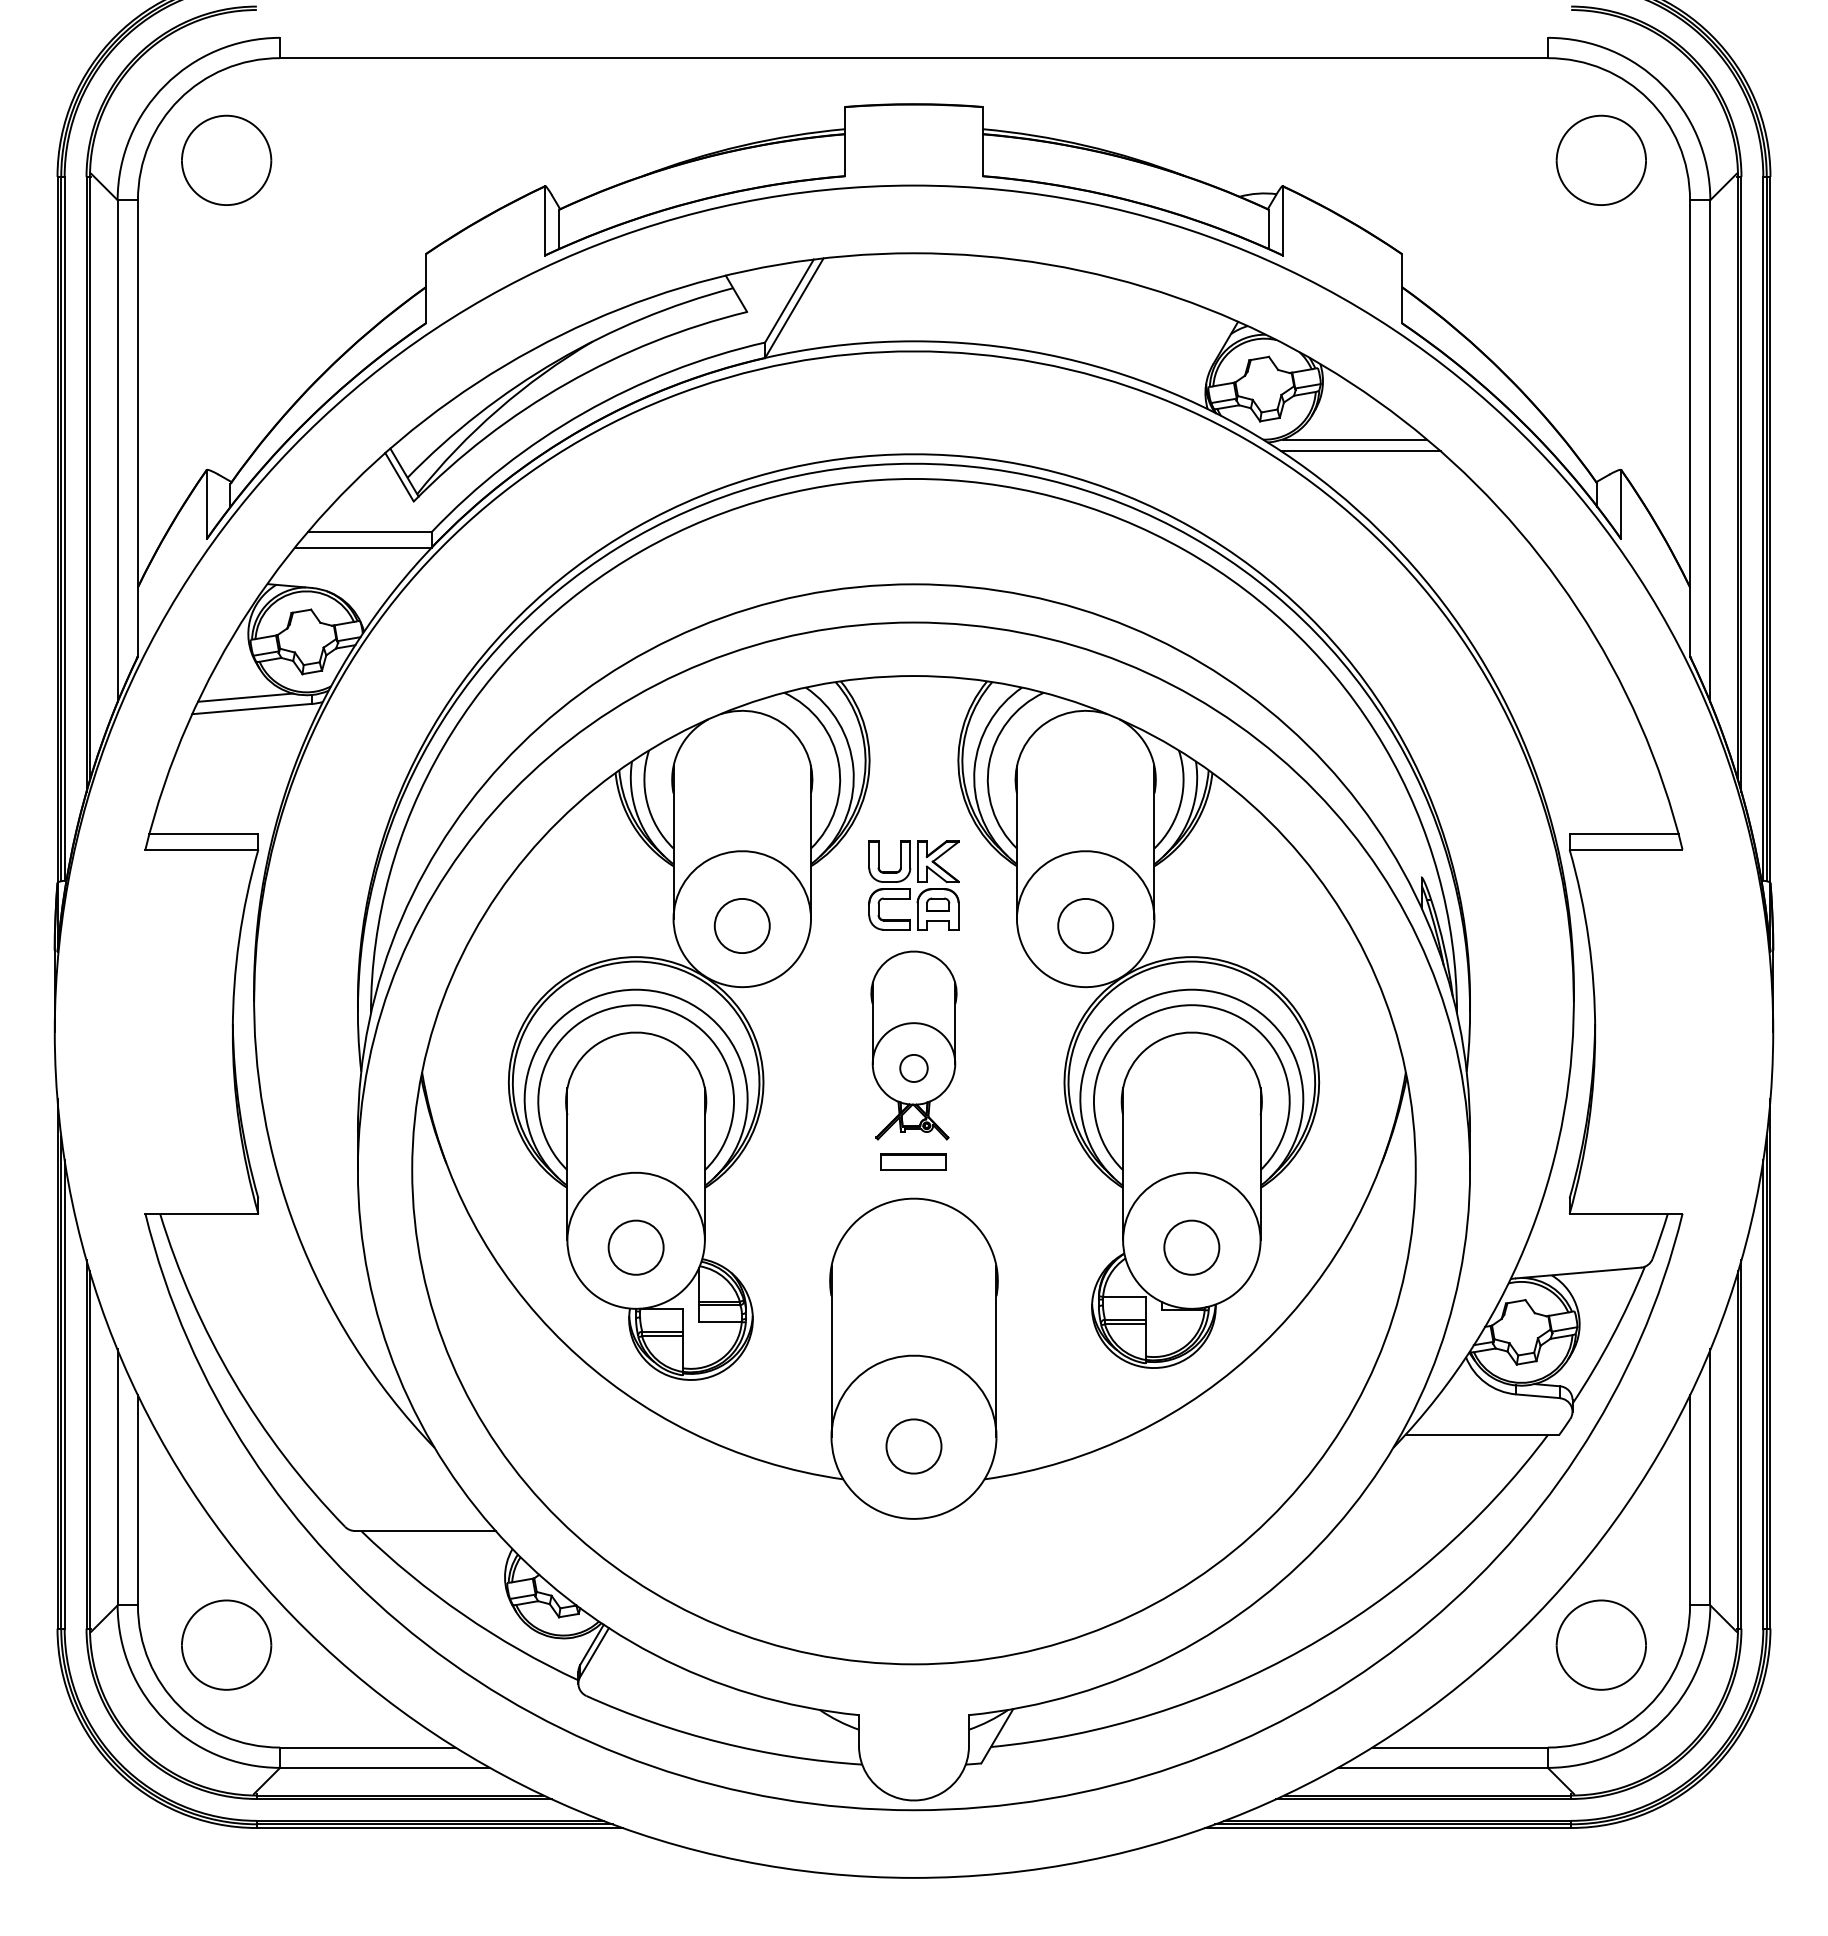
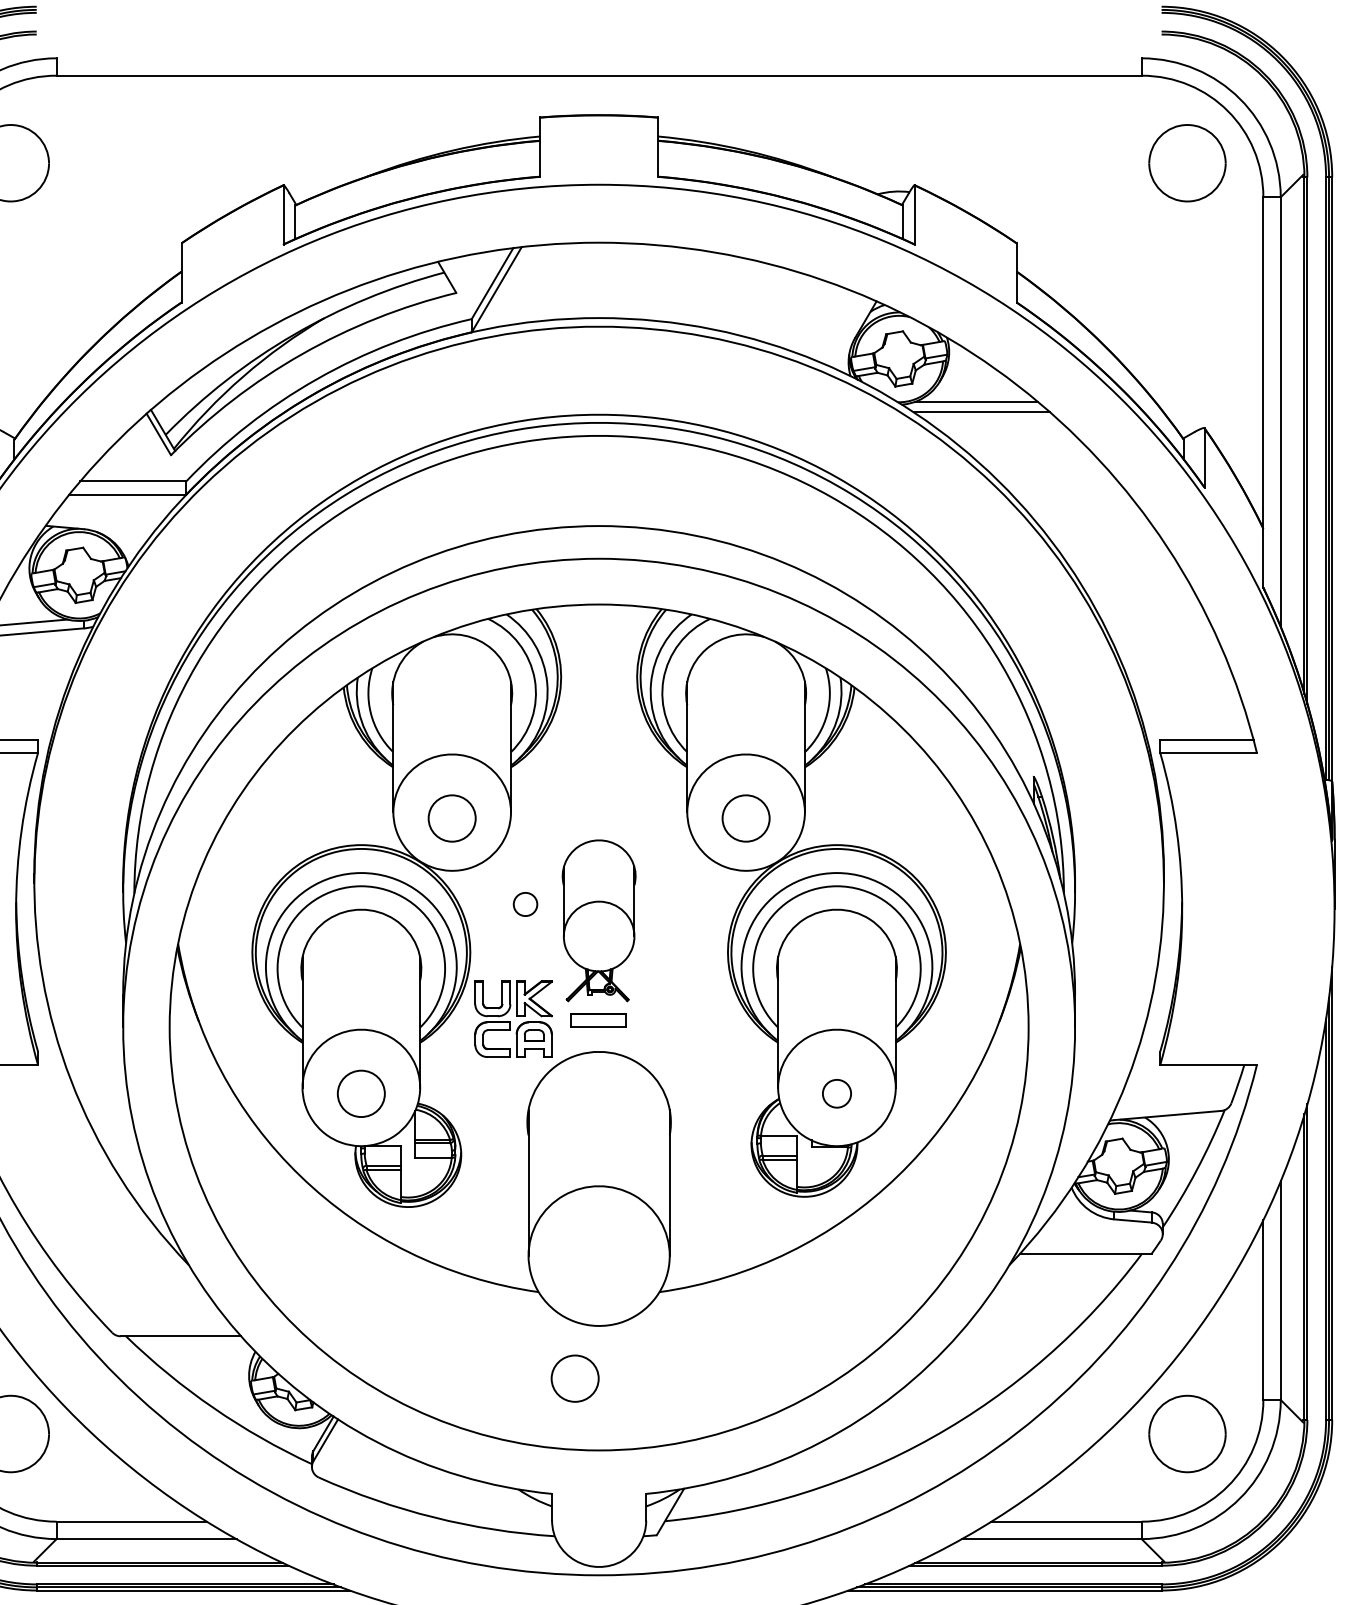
part: (913, 885) -> (513, 1019), moved
part: (913, 1068) -> (525, 904), moved
part: (1191, 1247) -> (836, 1093), size x0.6
part: (913, 1446) -> (574, 1378), moved

